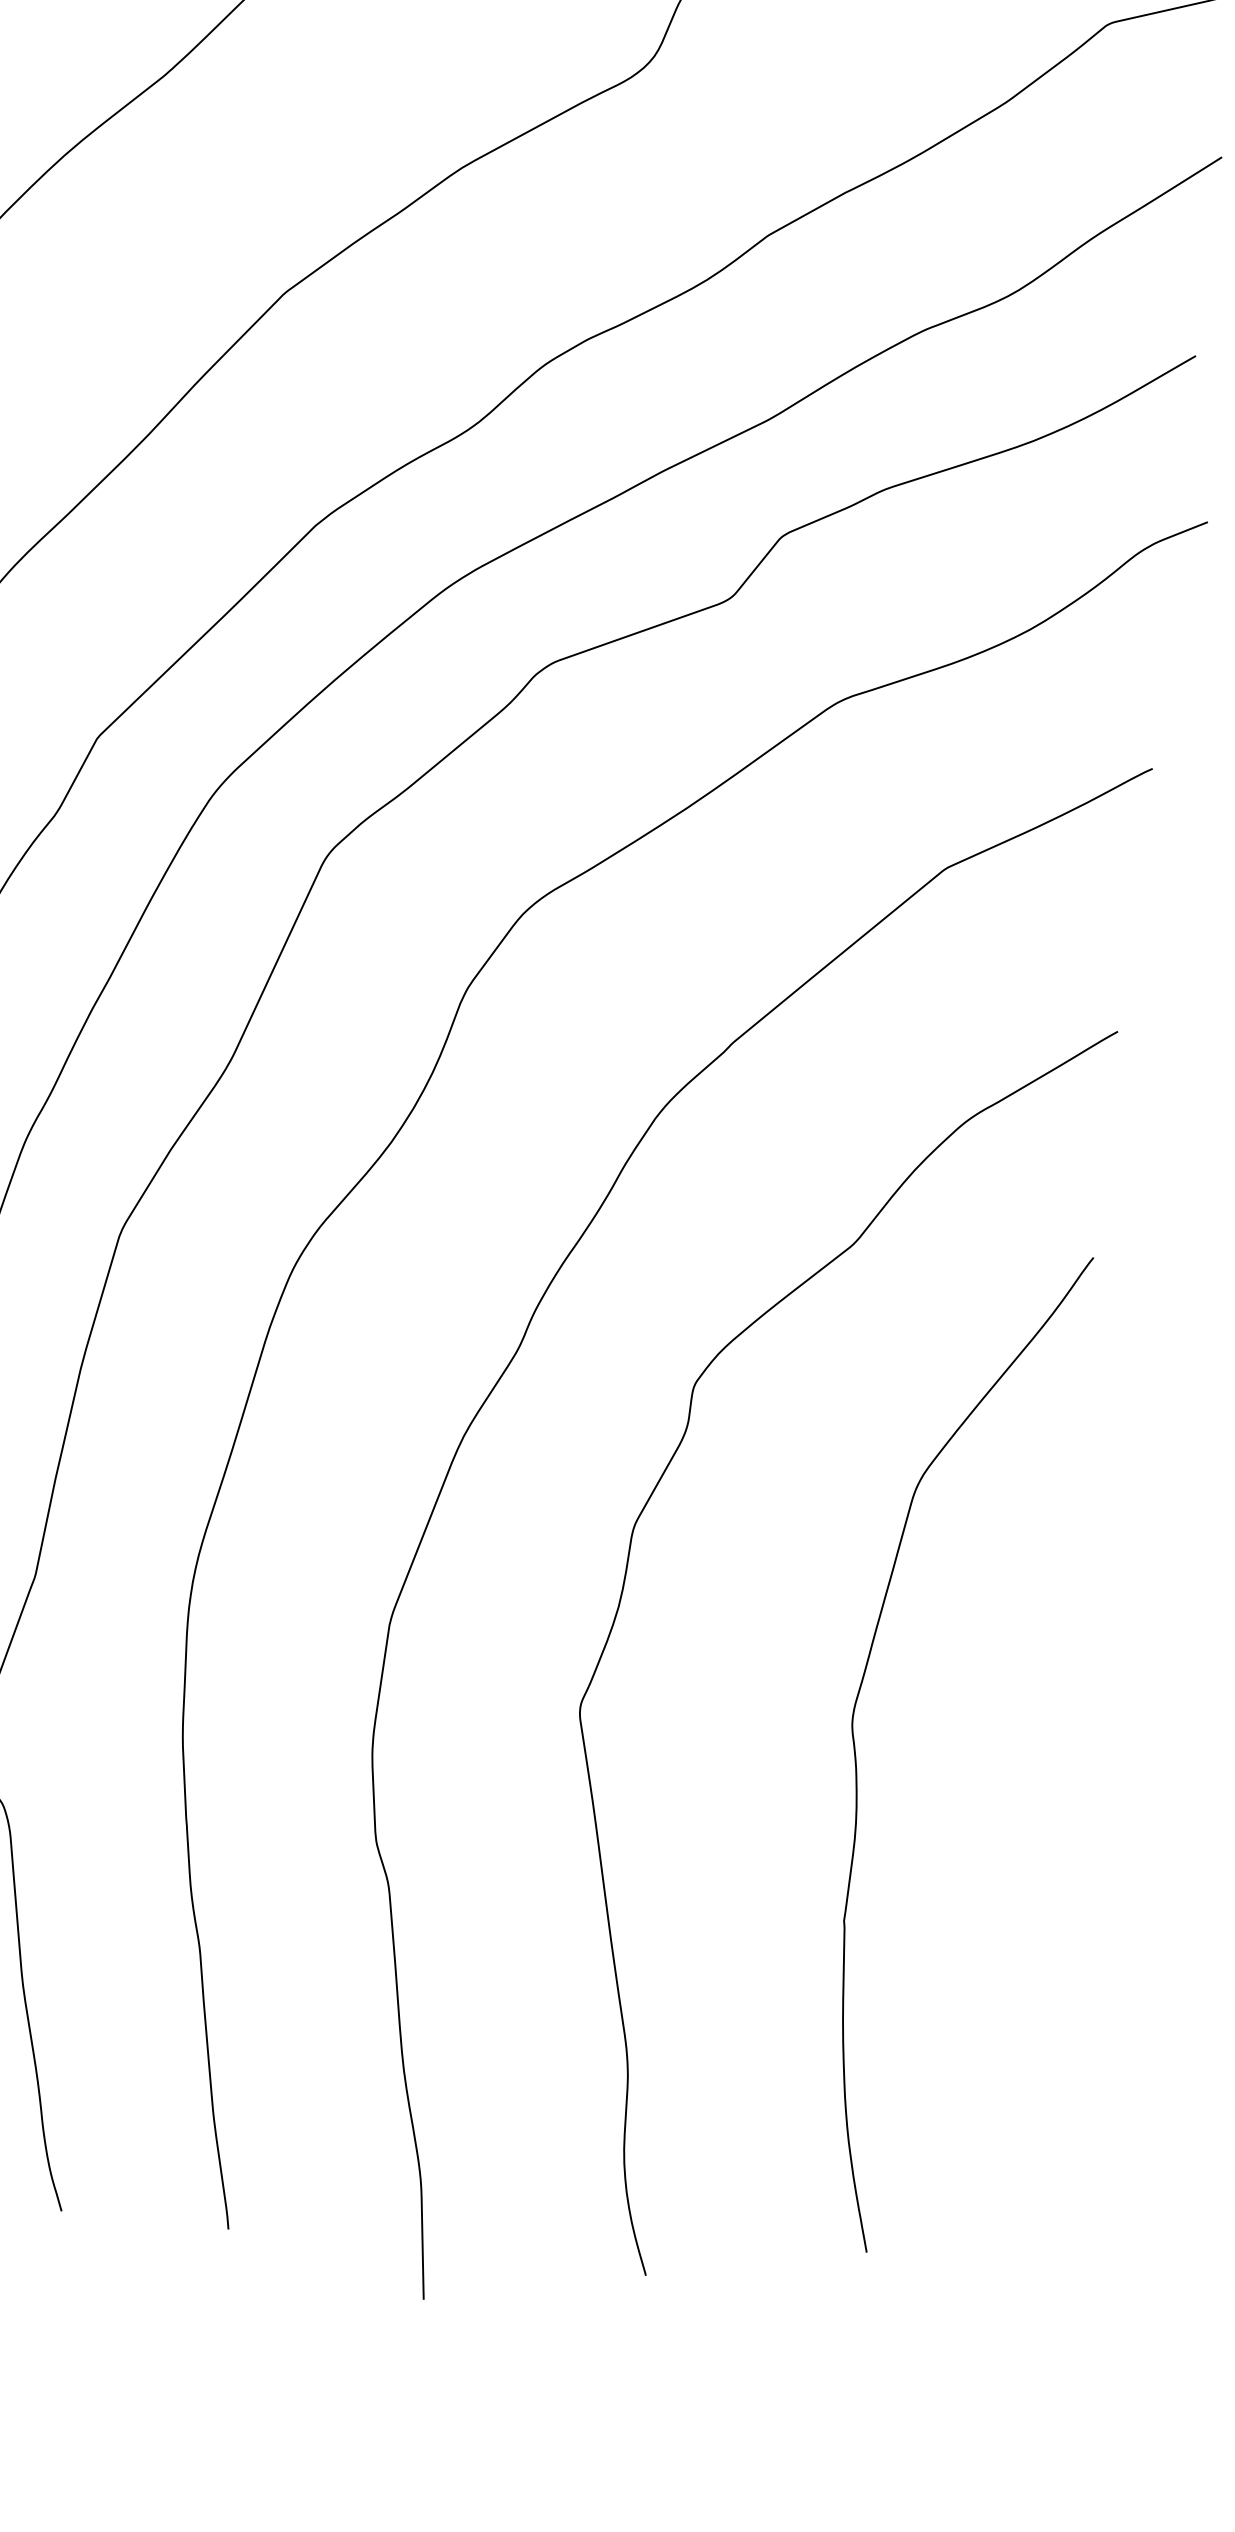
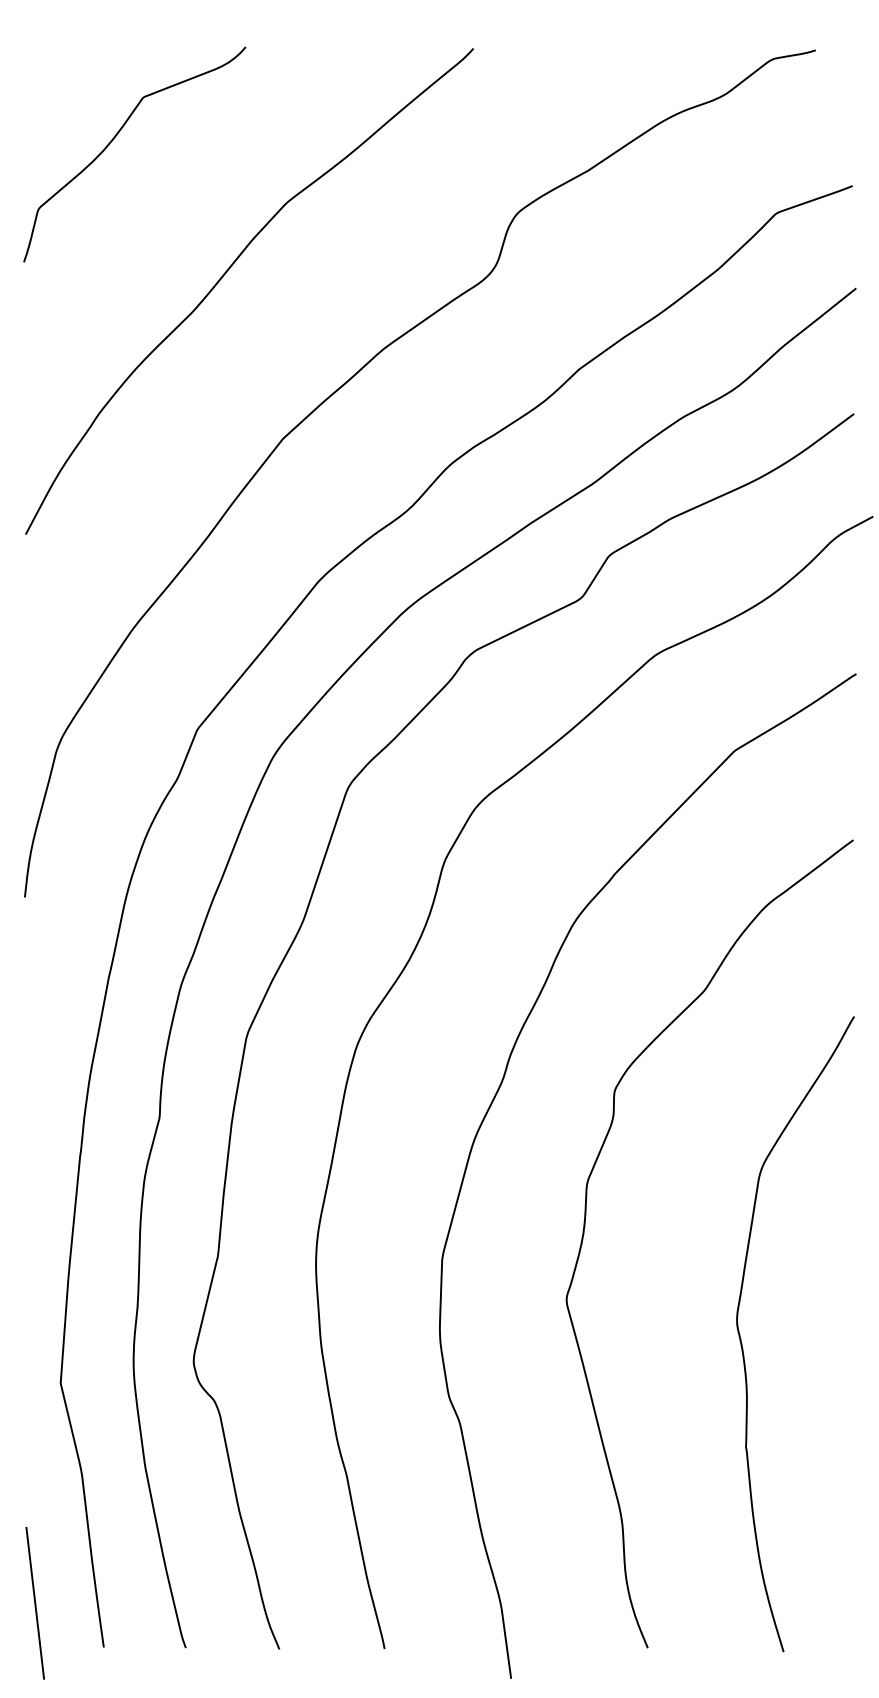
curve: (857, 1755) -> (742, 1343), moved

